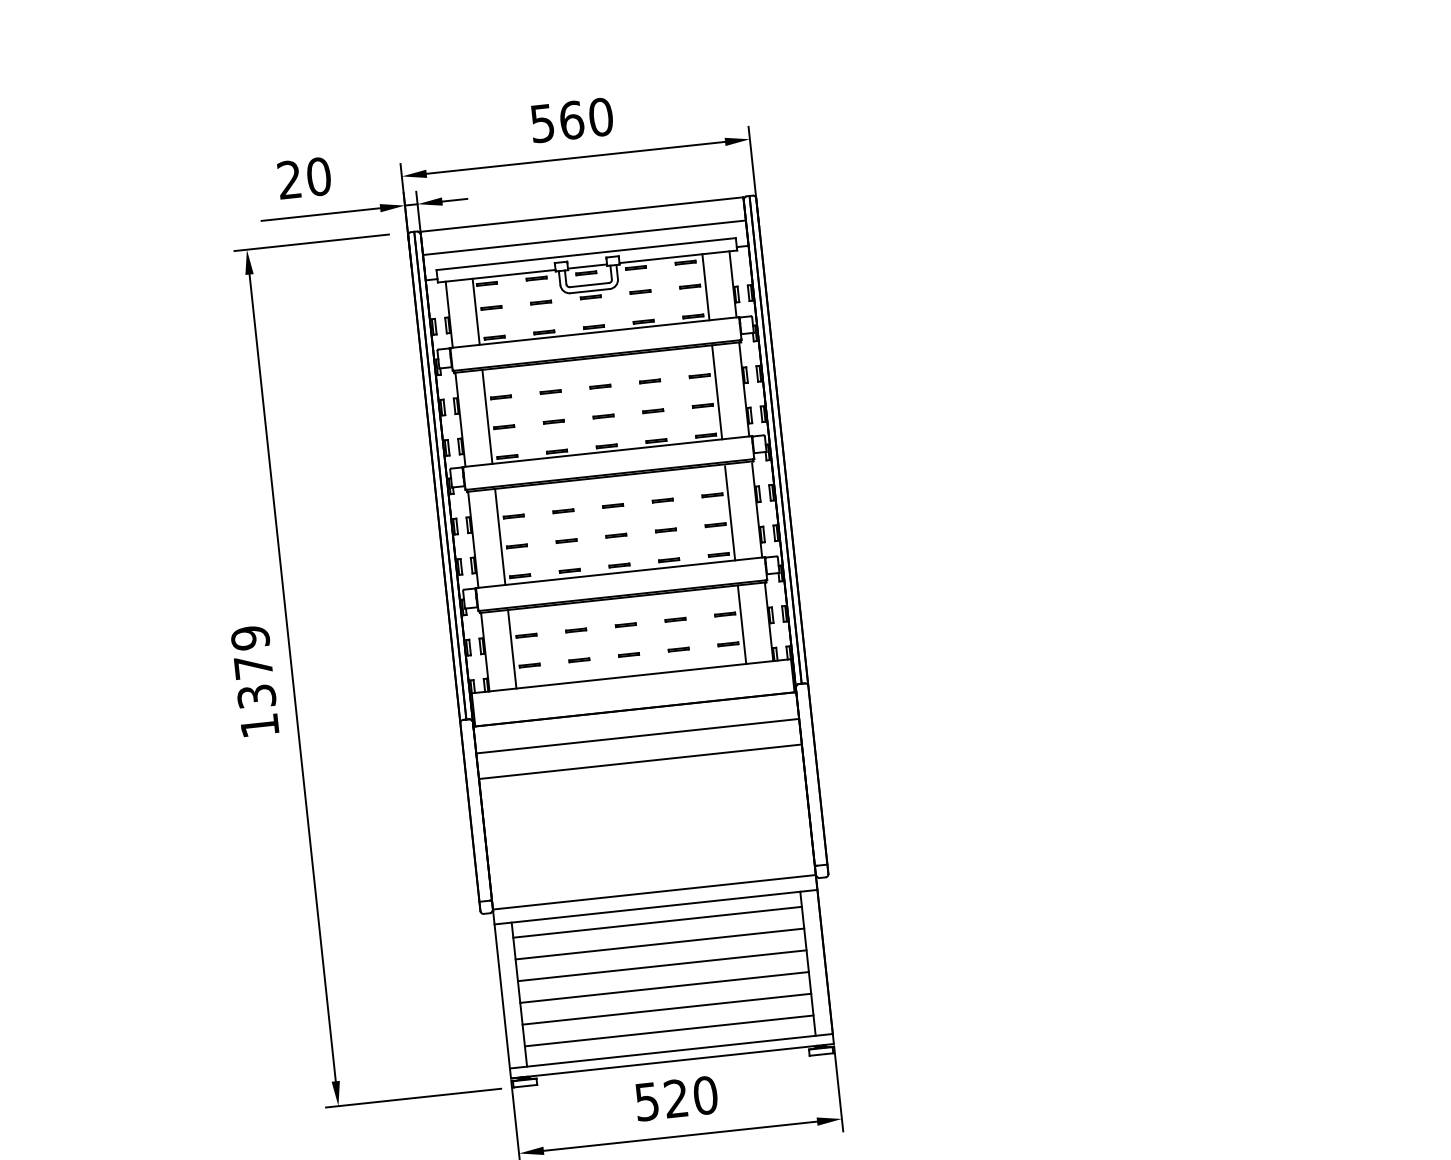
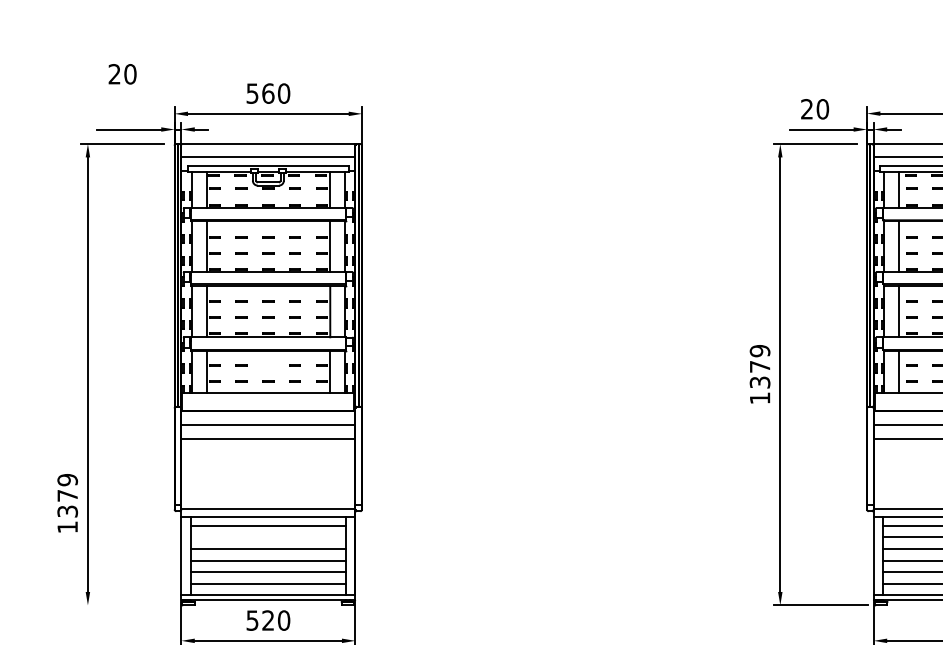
text: (304, 178) -> (122, 74), moved
line: (626, 625) -> (268, 365), removed
text: (254, 681) -> (67, 503), moved
line: (660, 944) -> (268, 537), removed
line: (413, 1098) -> (128, 605), removed

